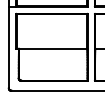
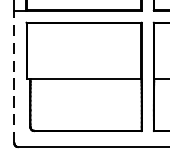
line: (8, 47) -> (13, 77), solid -> dashed

